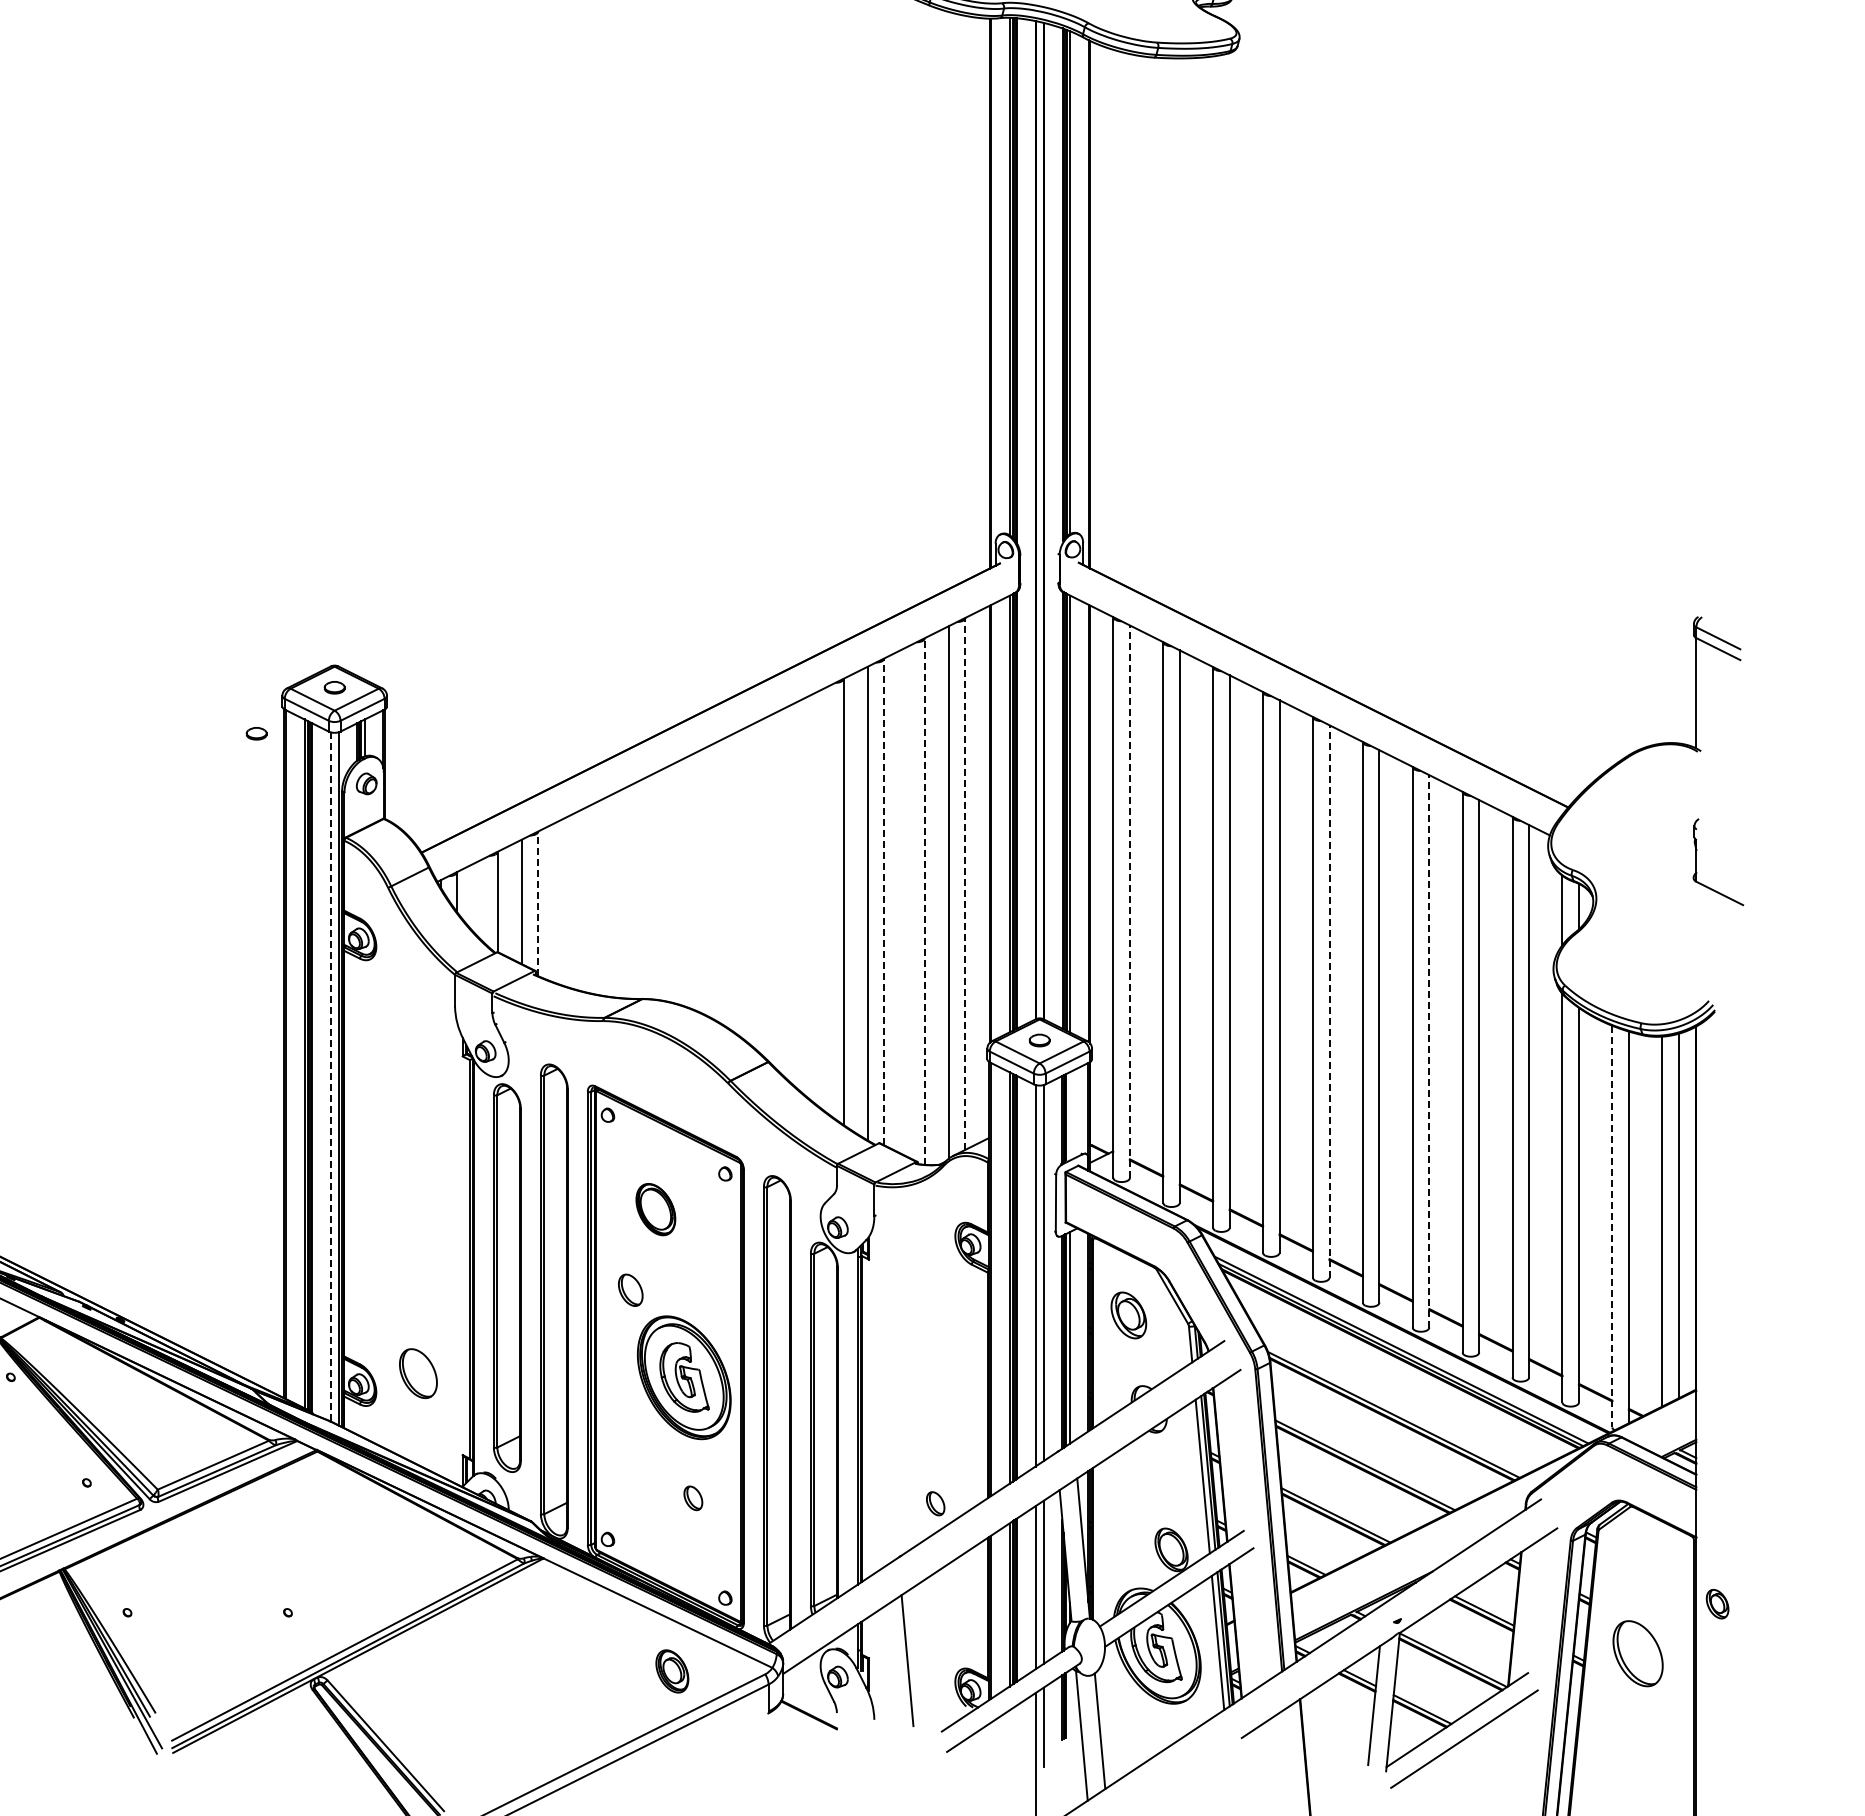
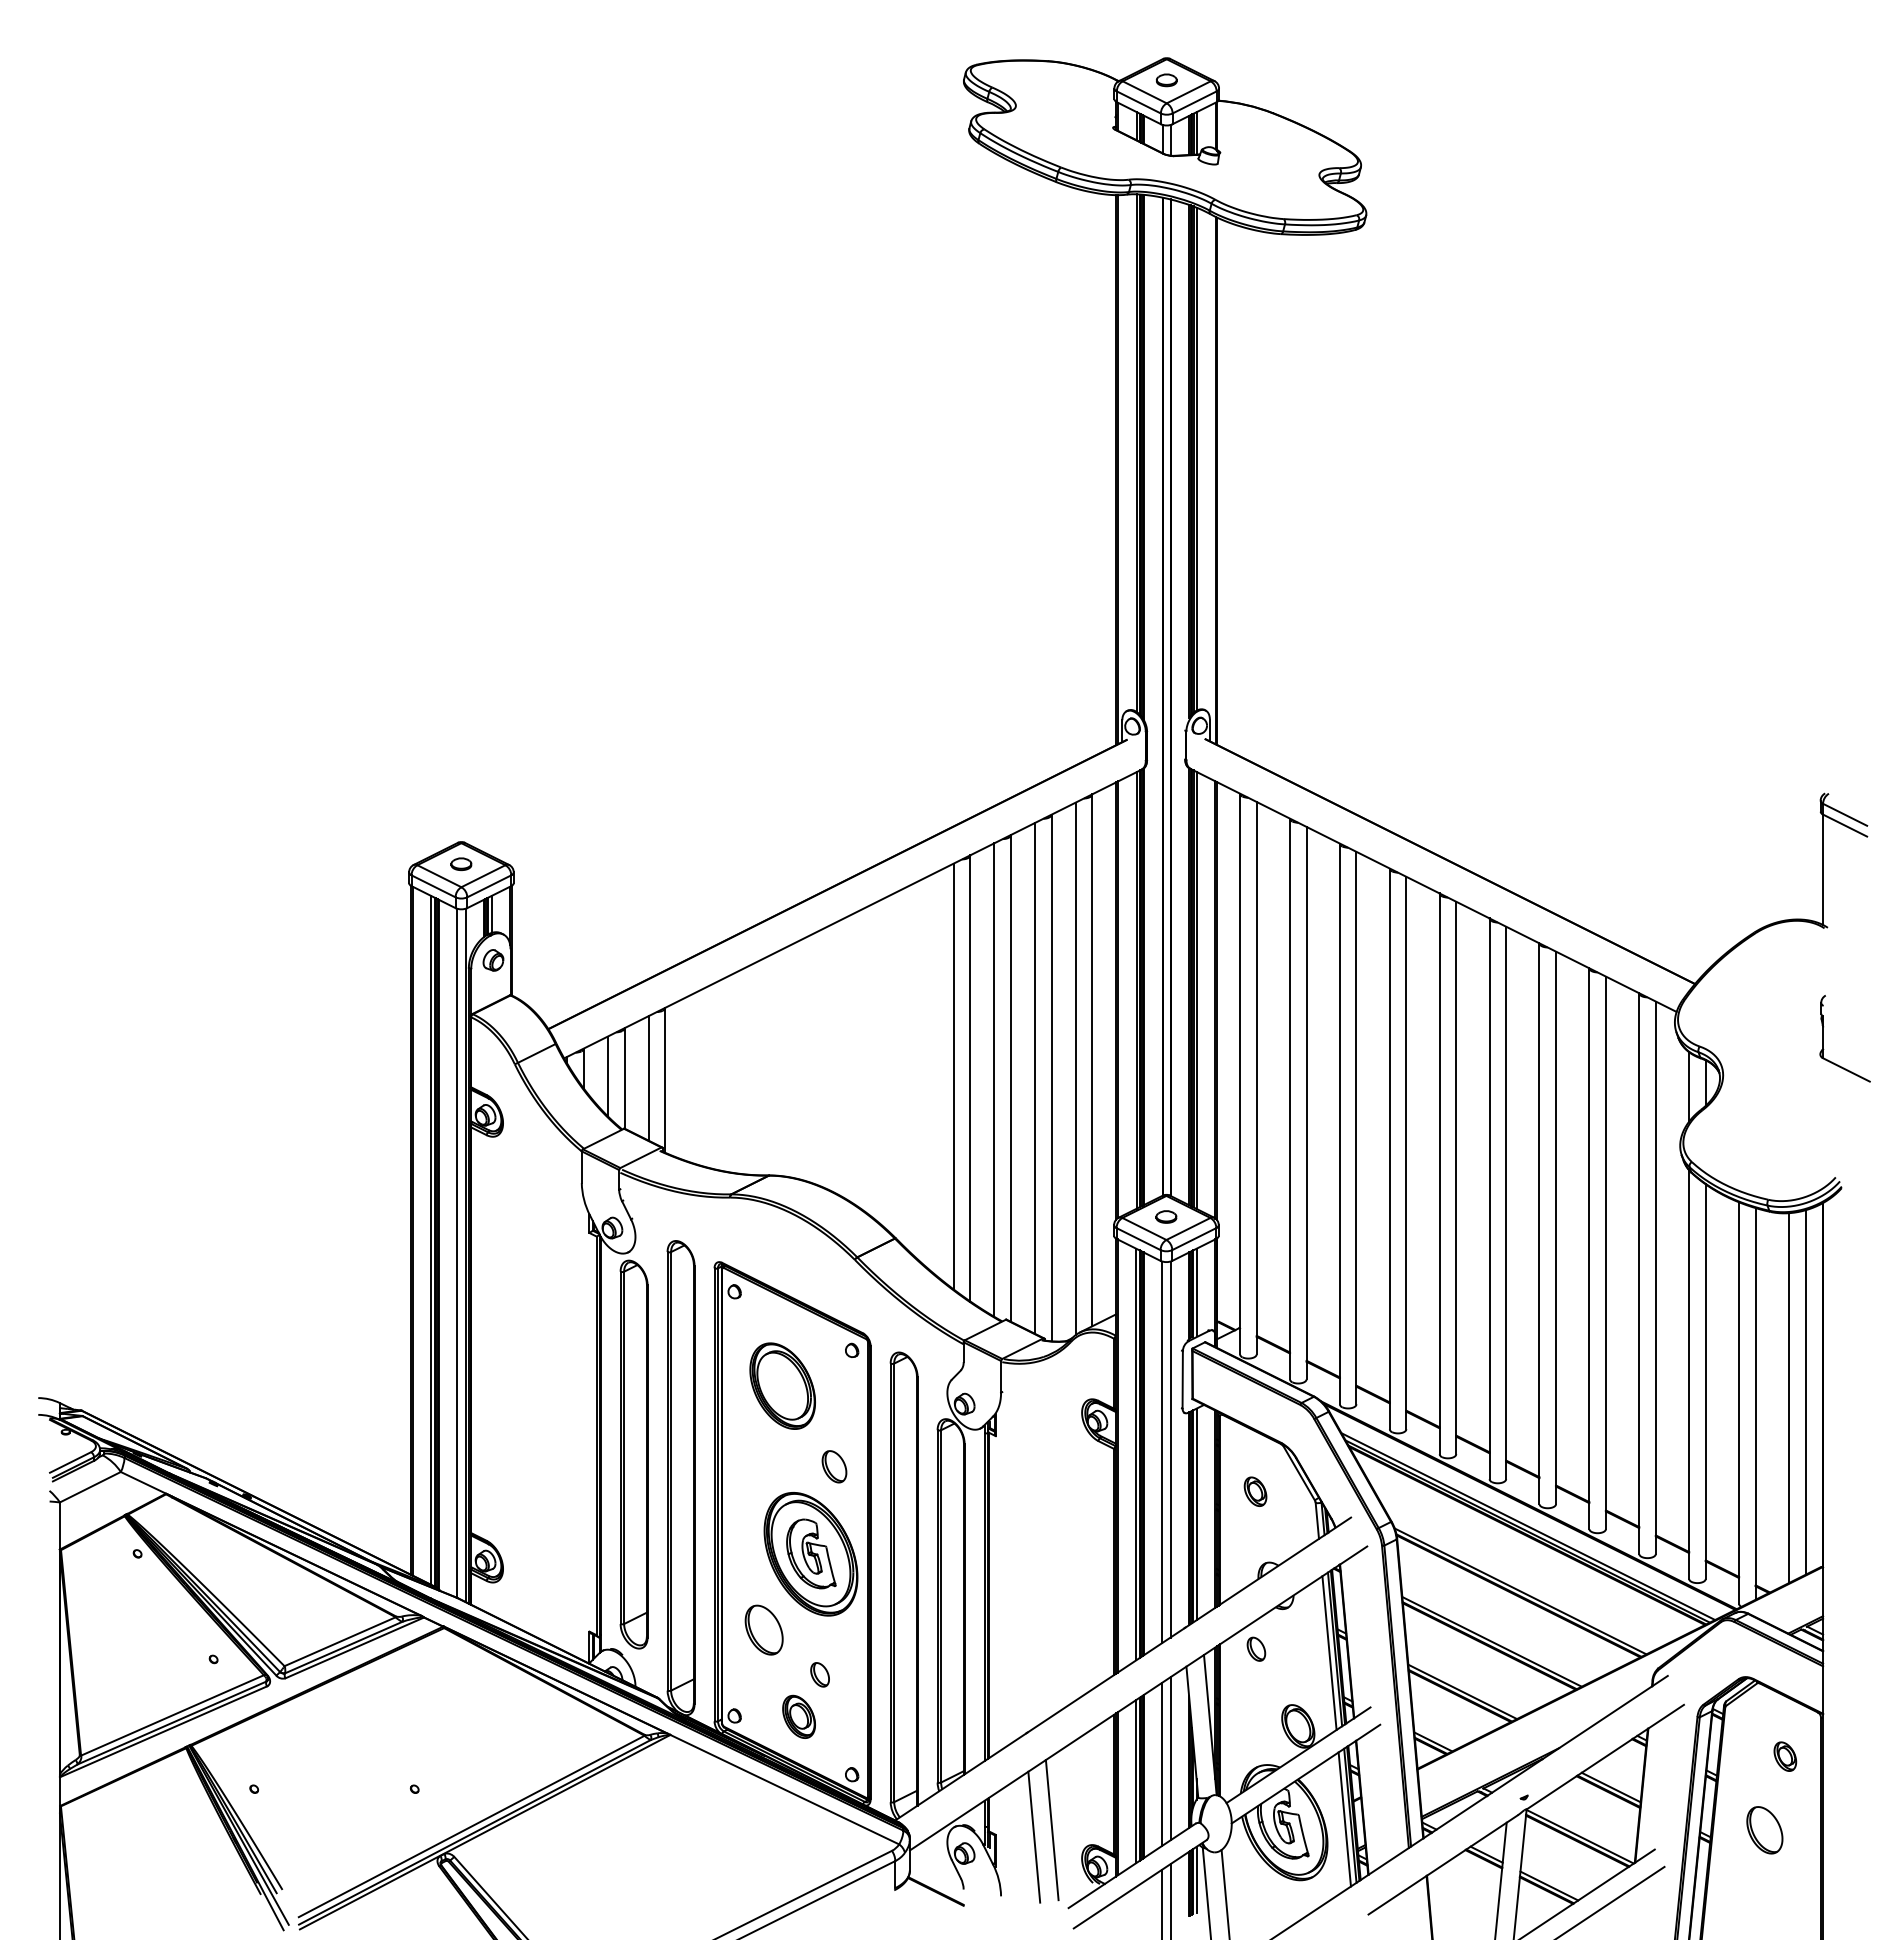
part: (256, 734) -> (383, 910), removed
line: (965, 884) -> (1092, 1060), dashed -> solid
line: (480, 900) -> (607, 1076), added
line: (826, 900) -> (953, 1076), added
line: (884, 901) -> (1011, 1077), dashed -> solid
line: (908, 901) -> (1035, 1077), added
line: (924, 901) -> (1051, 1077), dashed -> solid
line: (1129, 901) -> (1256, 1077), dashed -> solid
line: (538, 903) -> (665, 1079), dashed -> solid
line: (1329, 1001) -> (1456, 1177), dashed -> solid
line: (1429, 1051) -> (1556, 1227), dashed -> solid
line: (330, 1077) -> (457, 1253), dashed -> solid
line: (1069, 1116) -> (1196, 1292), added
part: (655, 1209) -> (782, 1385), size x1.67
line: (1612, 1227) -> (1739, 1403), dashed -> solid
part: (630, 1290) -> (834, 1466), moved
part: (1128, 1315) -> (1255, 1491), size x0.62
part: (417, 1373) -> (763, 1629), moved
part: (935, 1503) -> (1256, 1648), moved
part: (1717, 1604) -> (1785, 1756), moved
line: (924, 1654) -> (1051, 1830), added
part: (1637, 1654) -> (1764, 1830), size x0.71
part: (671, 1671) -> (798, 1716), moved
line: (1069, 1703) -> (1196, 1879), added

